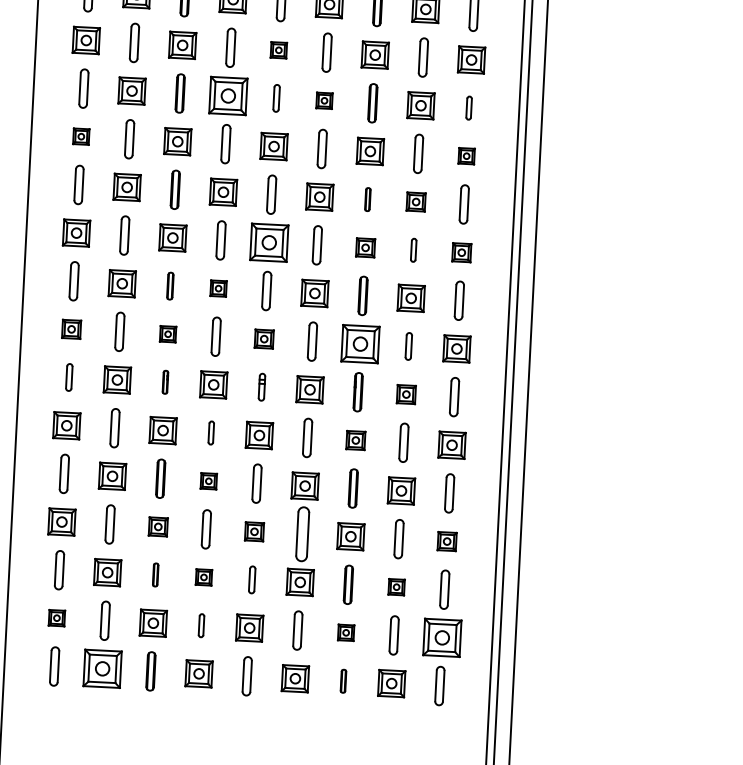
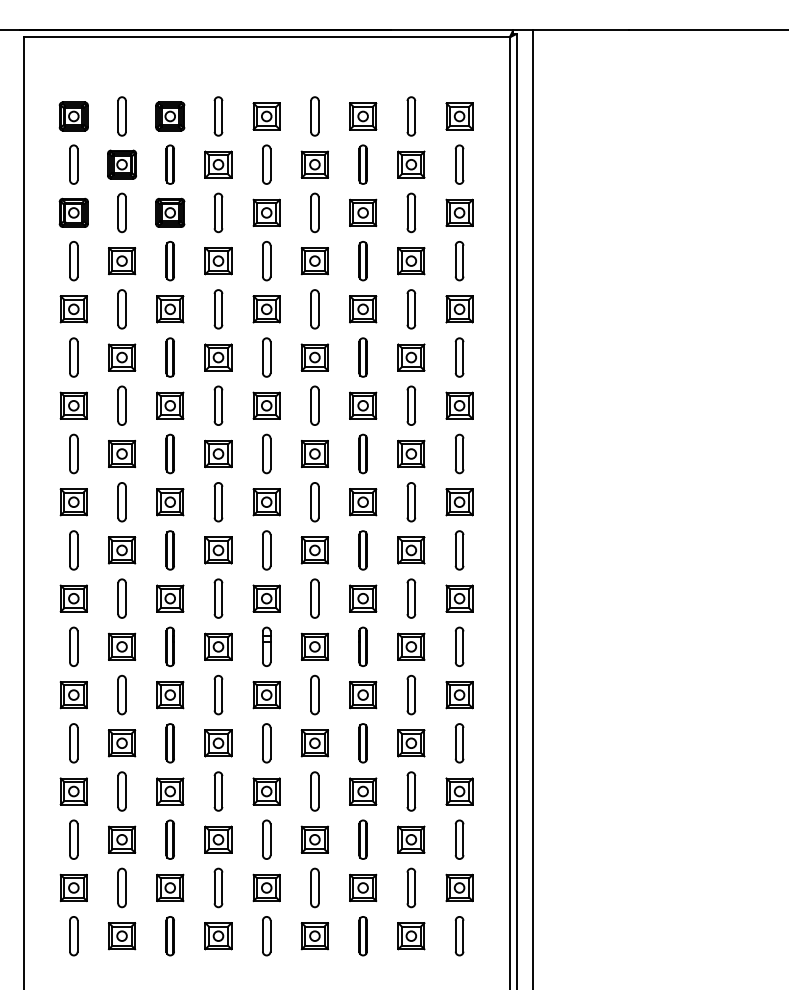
part: (278, 50) -> (266, 309), size x1.67
part: (228, 95) -> (218, 357), size x0.71
part: (276, 98) -> (266, 357), size x1.43
part: (324, 100) -> (314, 357), size x1.67
part: (469, 108) -> (459, 357), size x1.67
part: (81, 136) -> (73, 405), size x1.67
part: (466, 156) -> (459, 405), size x1.67
part: (367, 199) -> (362, 453), size x1.67
part: (416, 201) -> (411, 453), size x1.43
part: (268, 243) -> (266, 502), size x0.71
part: (365, 248) -> (363, 502), size x1.43
part: (413, 250) -> (411, 502), size x1.67
part: (461, 252) -> (459, 502), size x1.43
part: (169, 286) -> (169, 550), size x1.43
part: (218, 288) -> (218, 550), size x1.67
part: (71, 329) -> (73, 598), size x1.43
part: (168, 334) -> (170, 598), size x1.67
part: (264, 339) -> (266, 598), size x1.43
part: (360, 343) -> (363, 598), size x0.71
part: (408, 346) -> (411, 598), size x1.43
part: (68, 377) -> (73, 646), size x1.43
part: (164, 382) -> (169, 646), size x1.67
part: (261, 386) -> (266, 646), size x1.43
part: (406, 394) -> (411, 646), size x1.43
part: (211, 432) -> (218, 694), size x1.67
part: (356, 440) -> (363, 695), size x1.43
part: (208, 481) -> (218, 743), size x1.67
part: (158, 526) -> (170, 791), size x1.43
part: (254, 531) -> (266, 791), size x1.43
part: (302, 534) -> (314, 791), size x0.71
part: (447, 541) -> (459, 791), size x1.43
part: (155, 574) -> (169, 839), size x1.67
part: (203, 577) -> (218, 839), size x1.67
part: (251, 579) -> (266, 839), size x1.43
part: (396, 587) -> (411, 839), size x1.67
part: (56, 617) -> (73, 887), size x1.67
part: (201, 625) -> (218, 887), size x1.67
part: (346, 632) -> (363, 887), size x1.67
part: (442, 637) -> (459, 887), size x0.71
part: (103, 669) -> (122, 936), size x0.71
part: (342, 681) -> (362, 936), size x1.67

